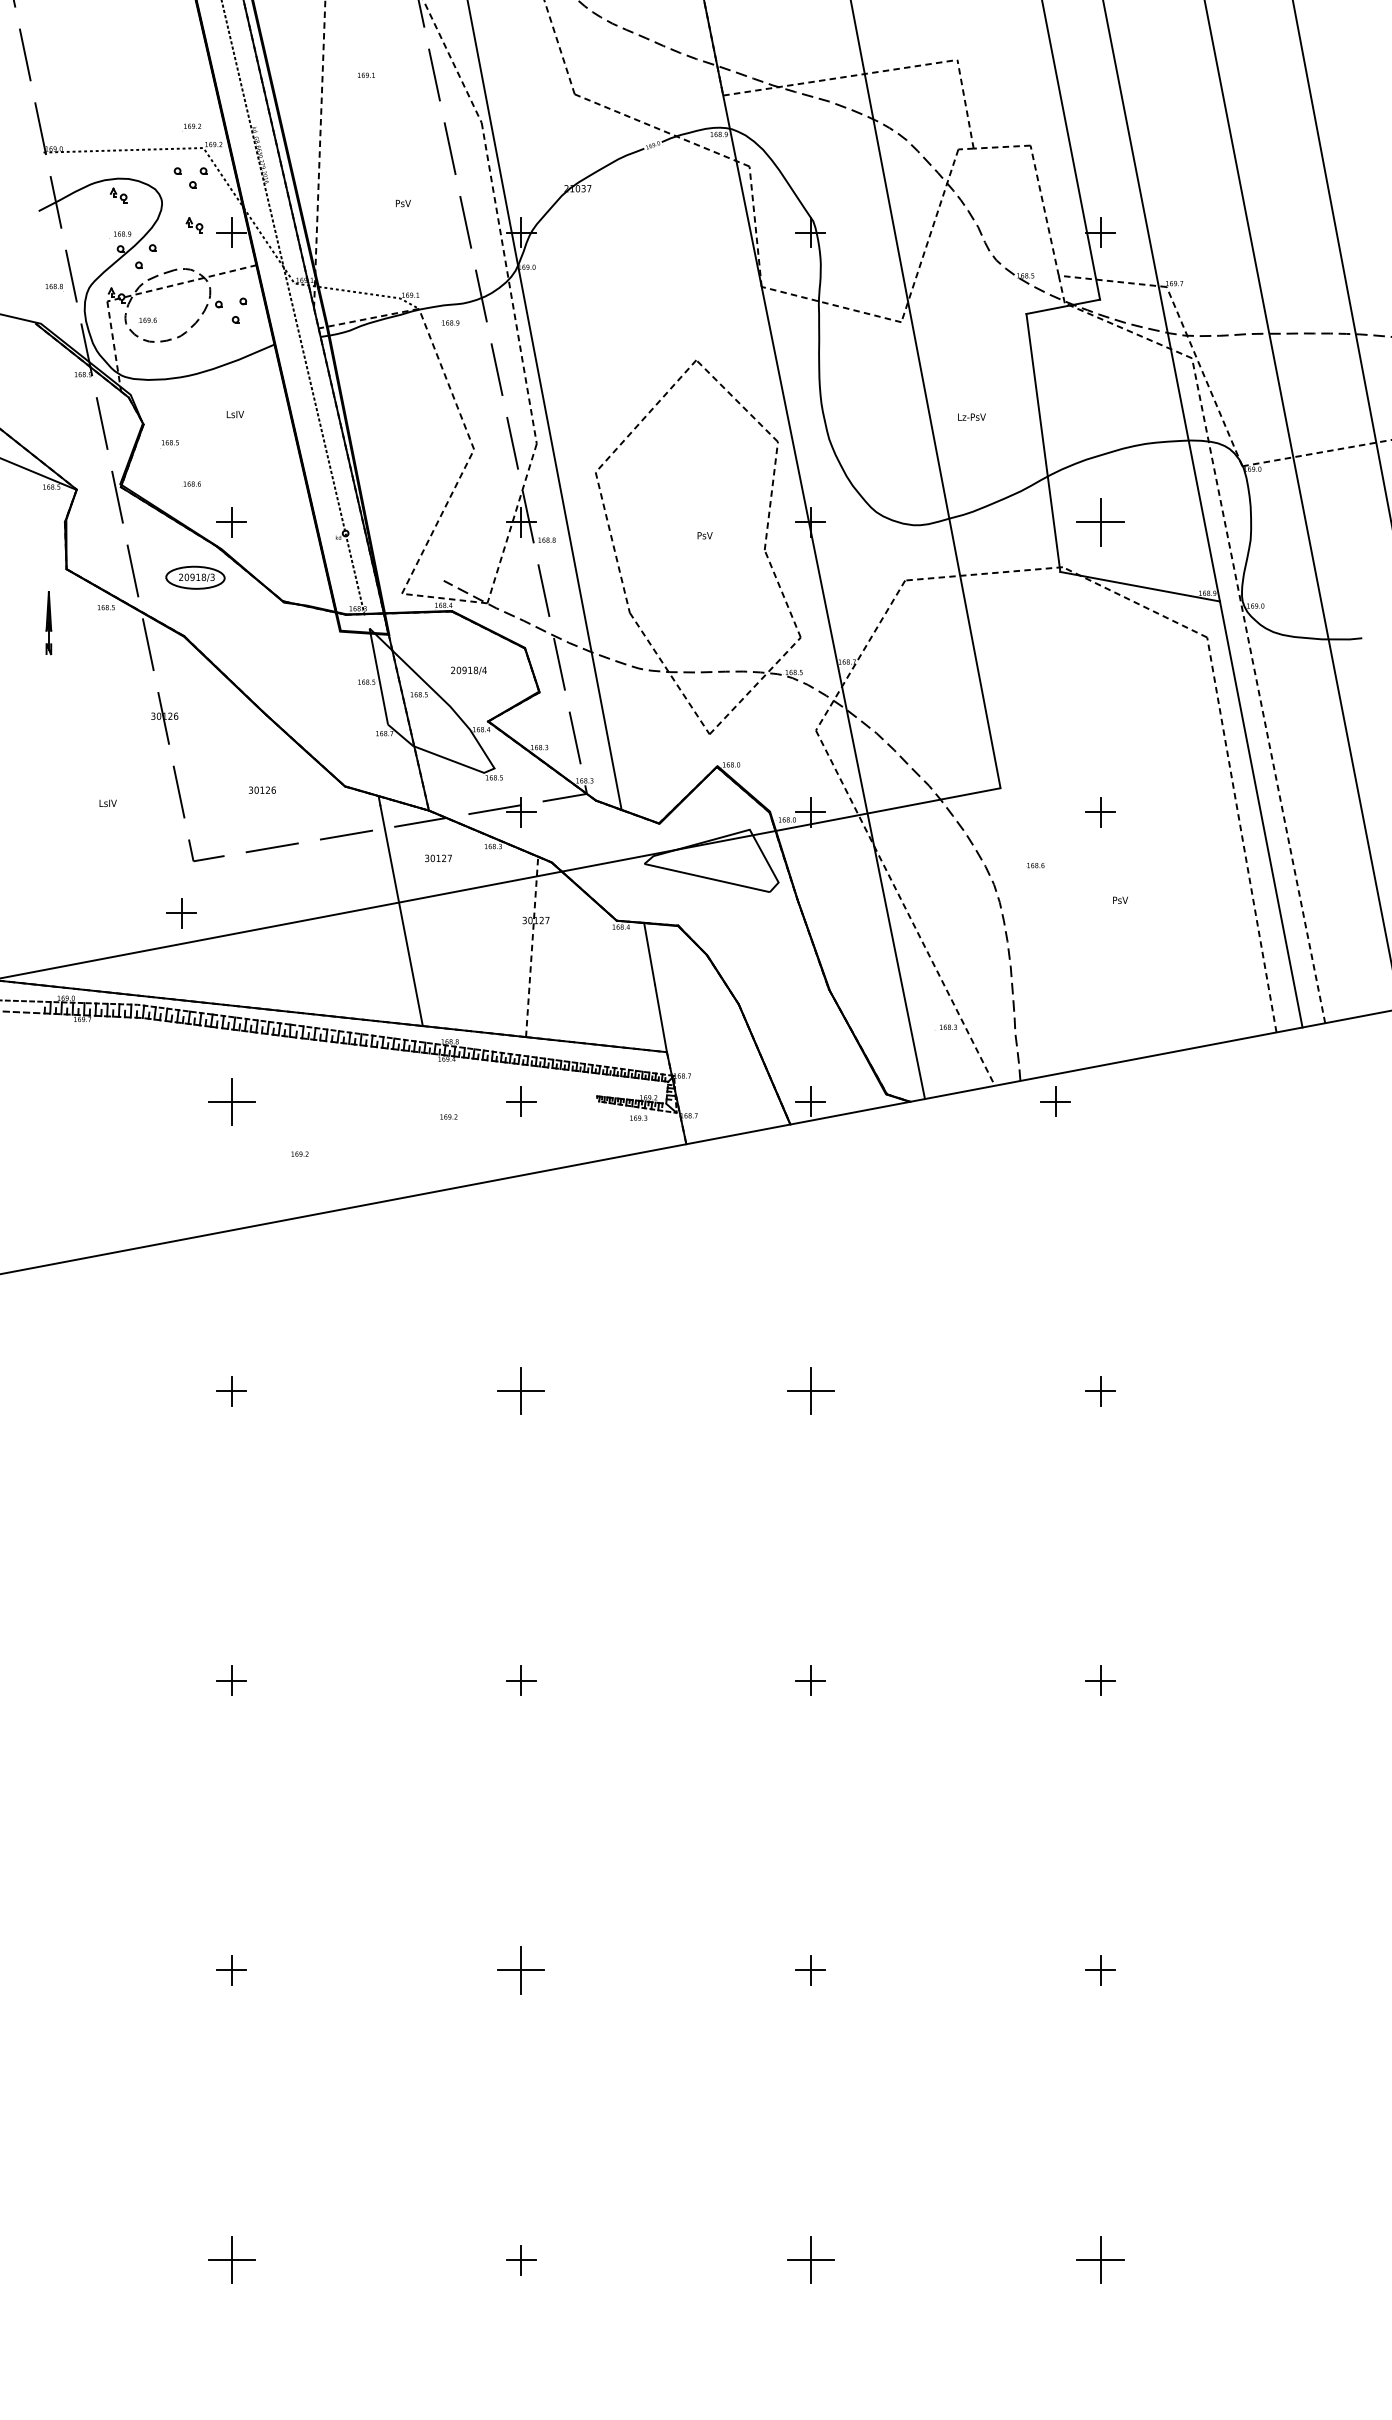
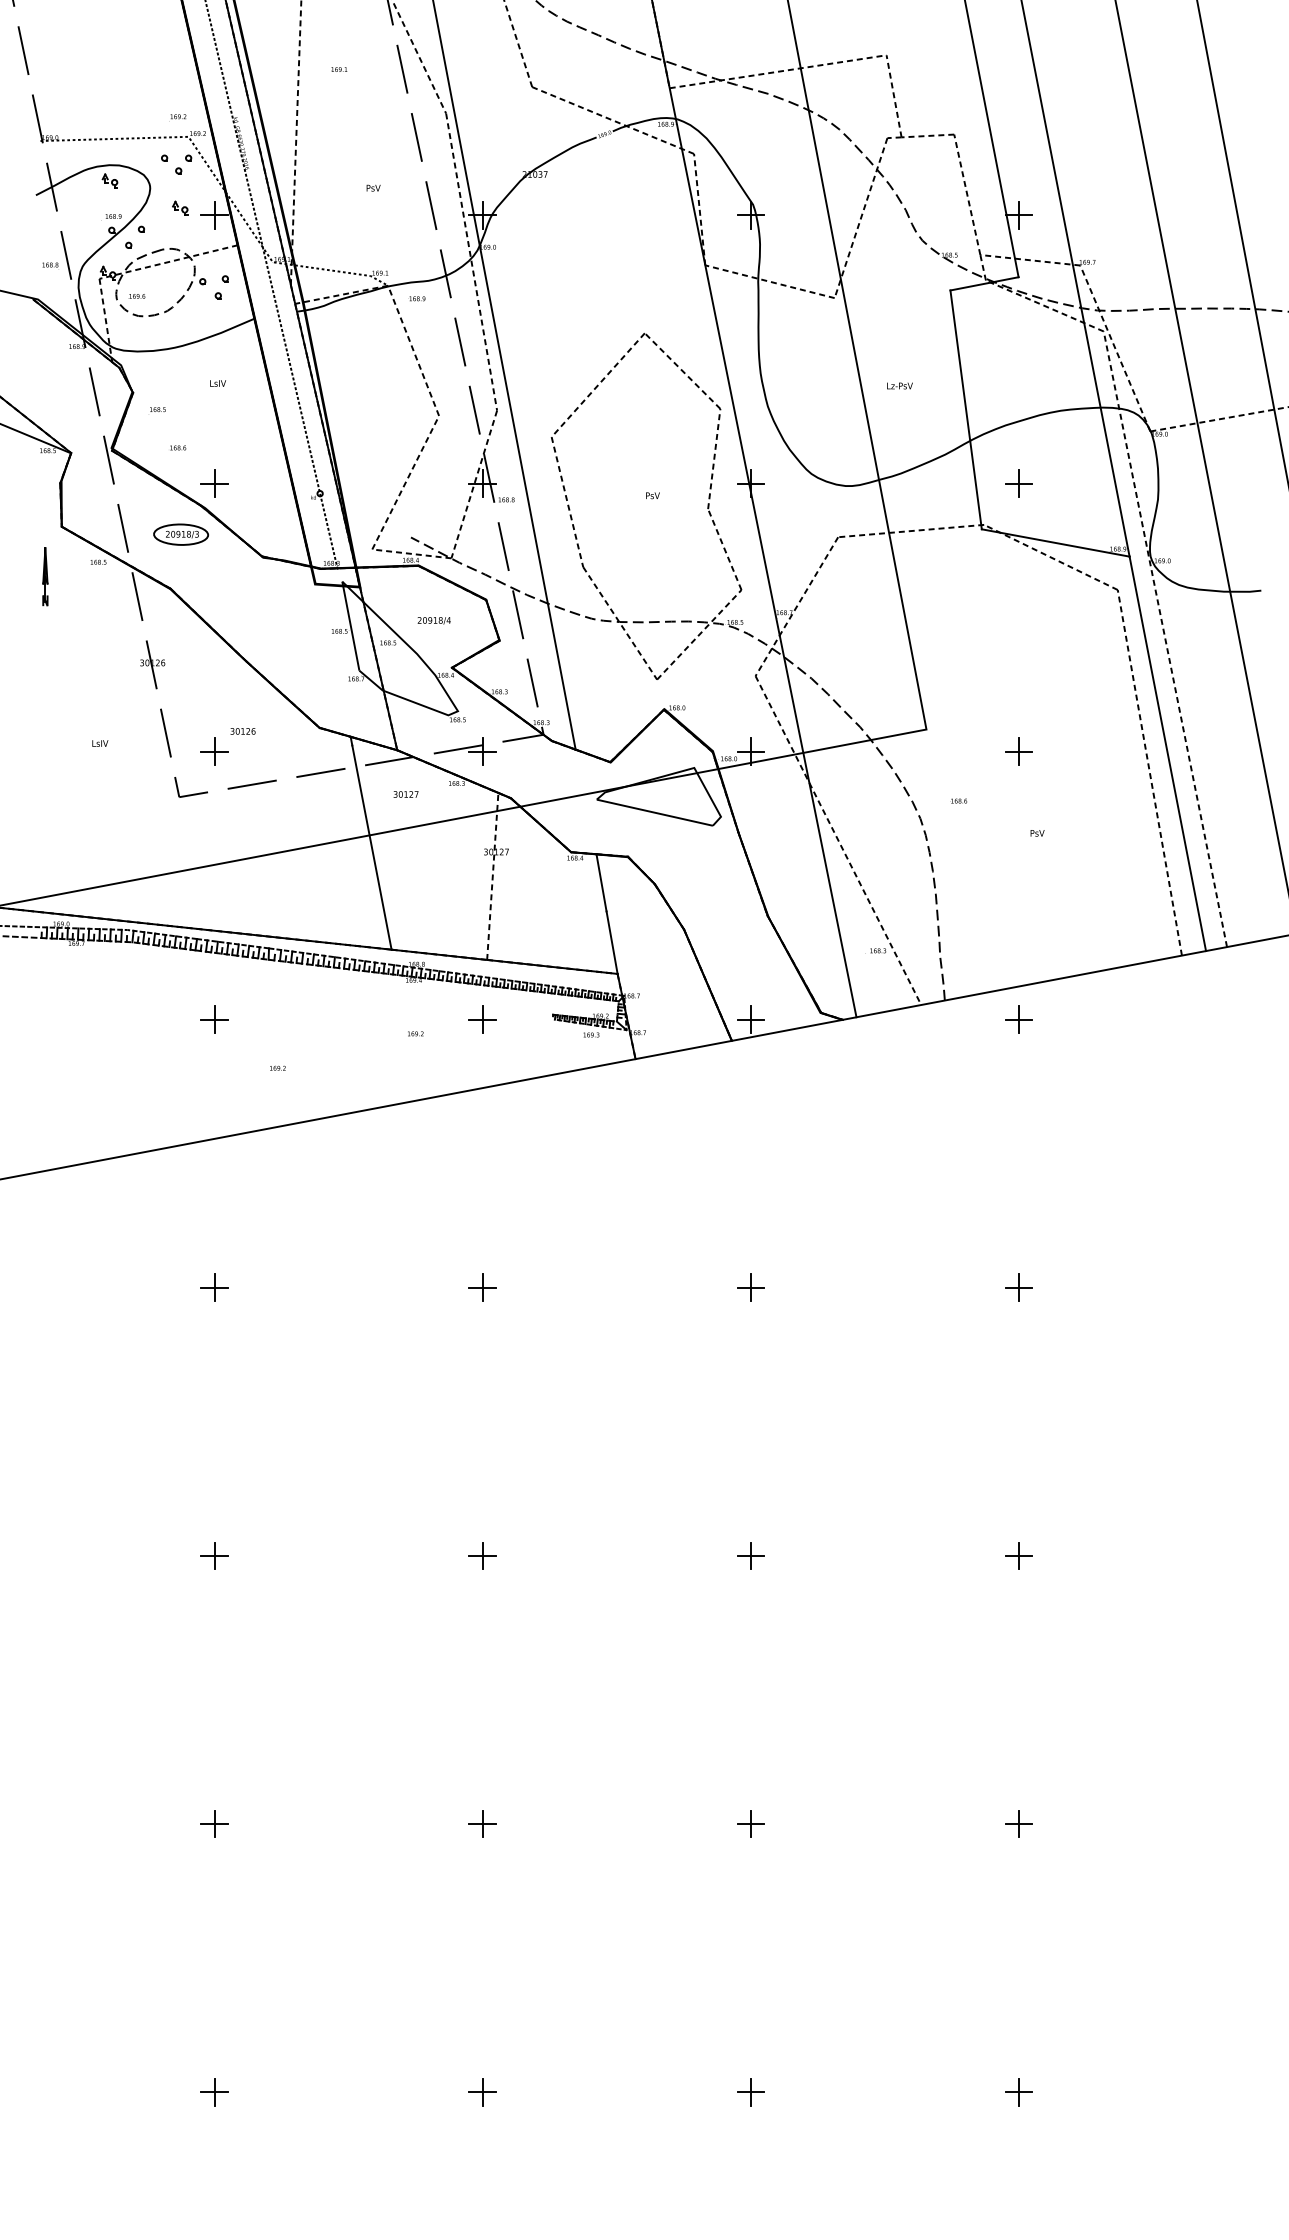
part: (1100, 522) -> (1018, 483), size x0.62
part: (181, 913) -> (214, 751), moved
part: (231, 1101) -> (214, 1019), size x0.62
part: (1055, 1101) -> (1018, 1019), moved
part: (521, 1391) -> (482, 1288), size x0.62
part: (810, 1391) -> (750, 1288), size x0.62
part: (521, 1970) -> (482, 1824), size x0.62
part: (231, 2260) -> (214, 2092), size x0.62
part: (810, 2260) -> (750, 2092), size x0.62
part: (1100, 2260) -> (1018, 2092), size x0.62

